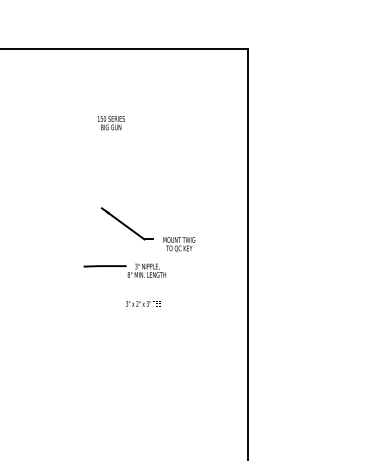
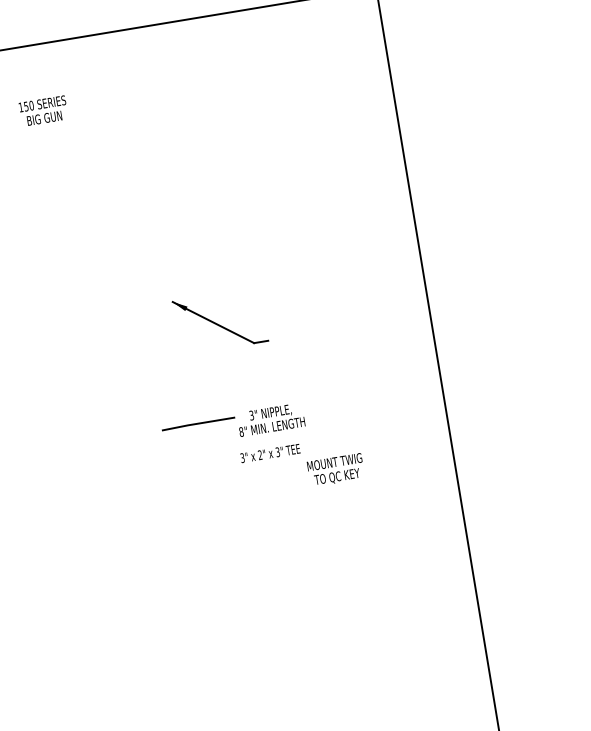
text: (110, 123) -> (42, 111), moved
text: (179, 244) -> (336, 469), moved
part: (124, 270) -> (232, 425), moved

